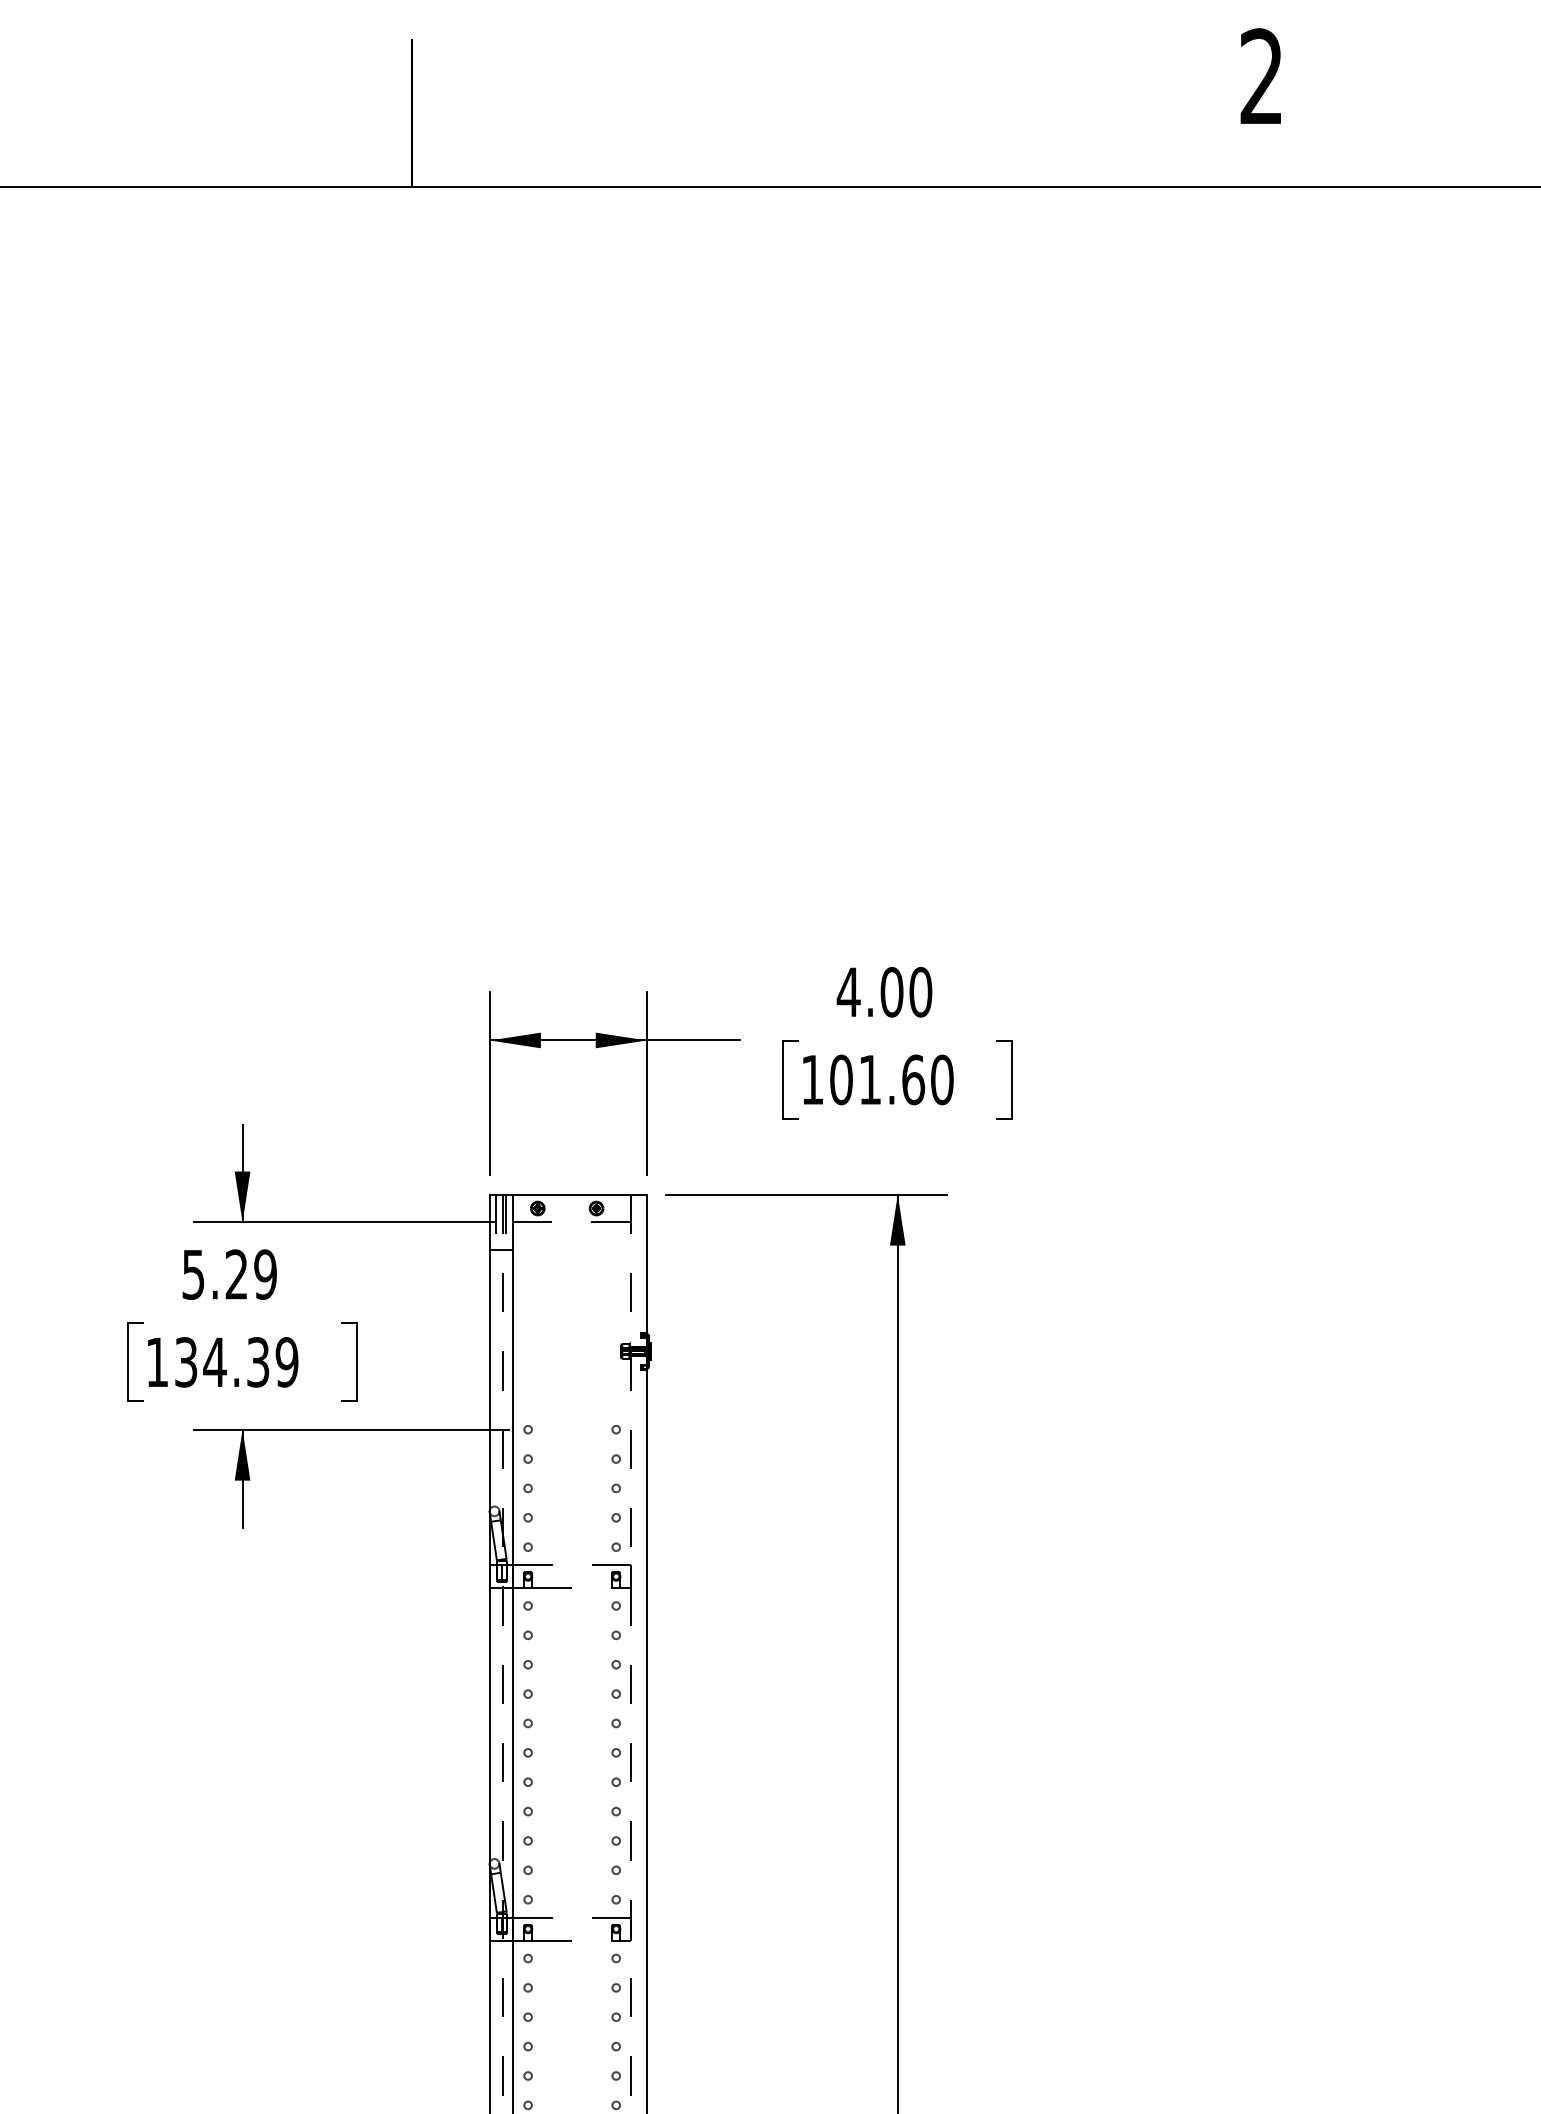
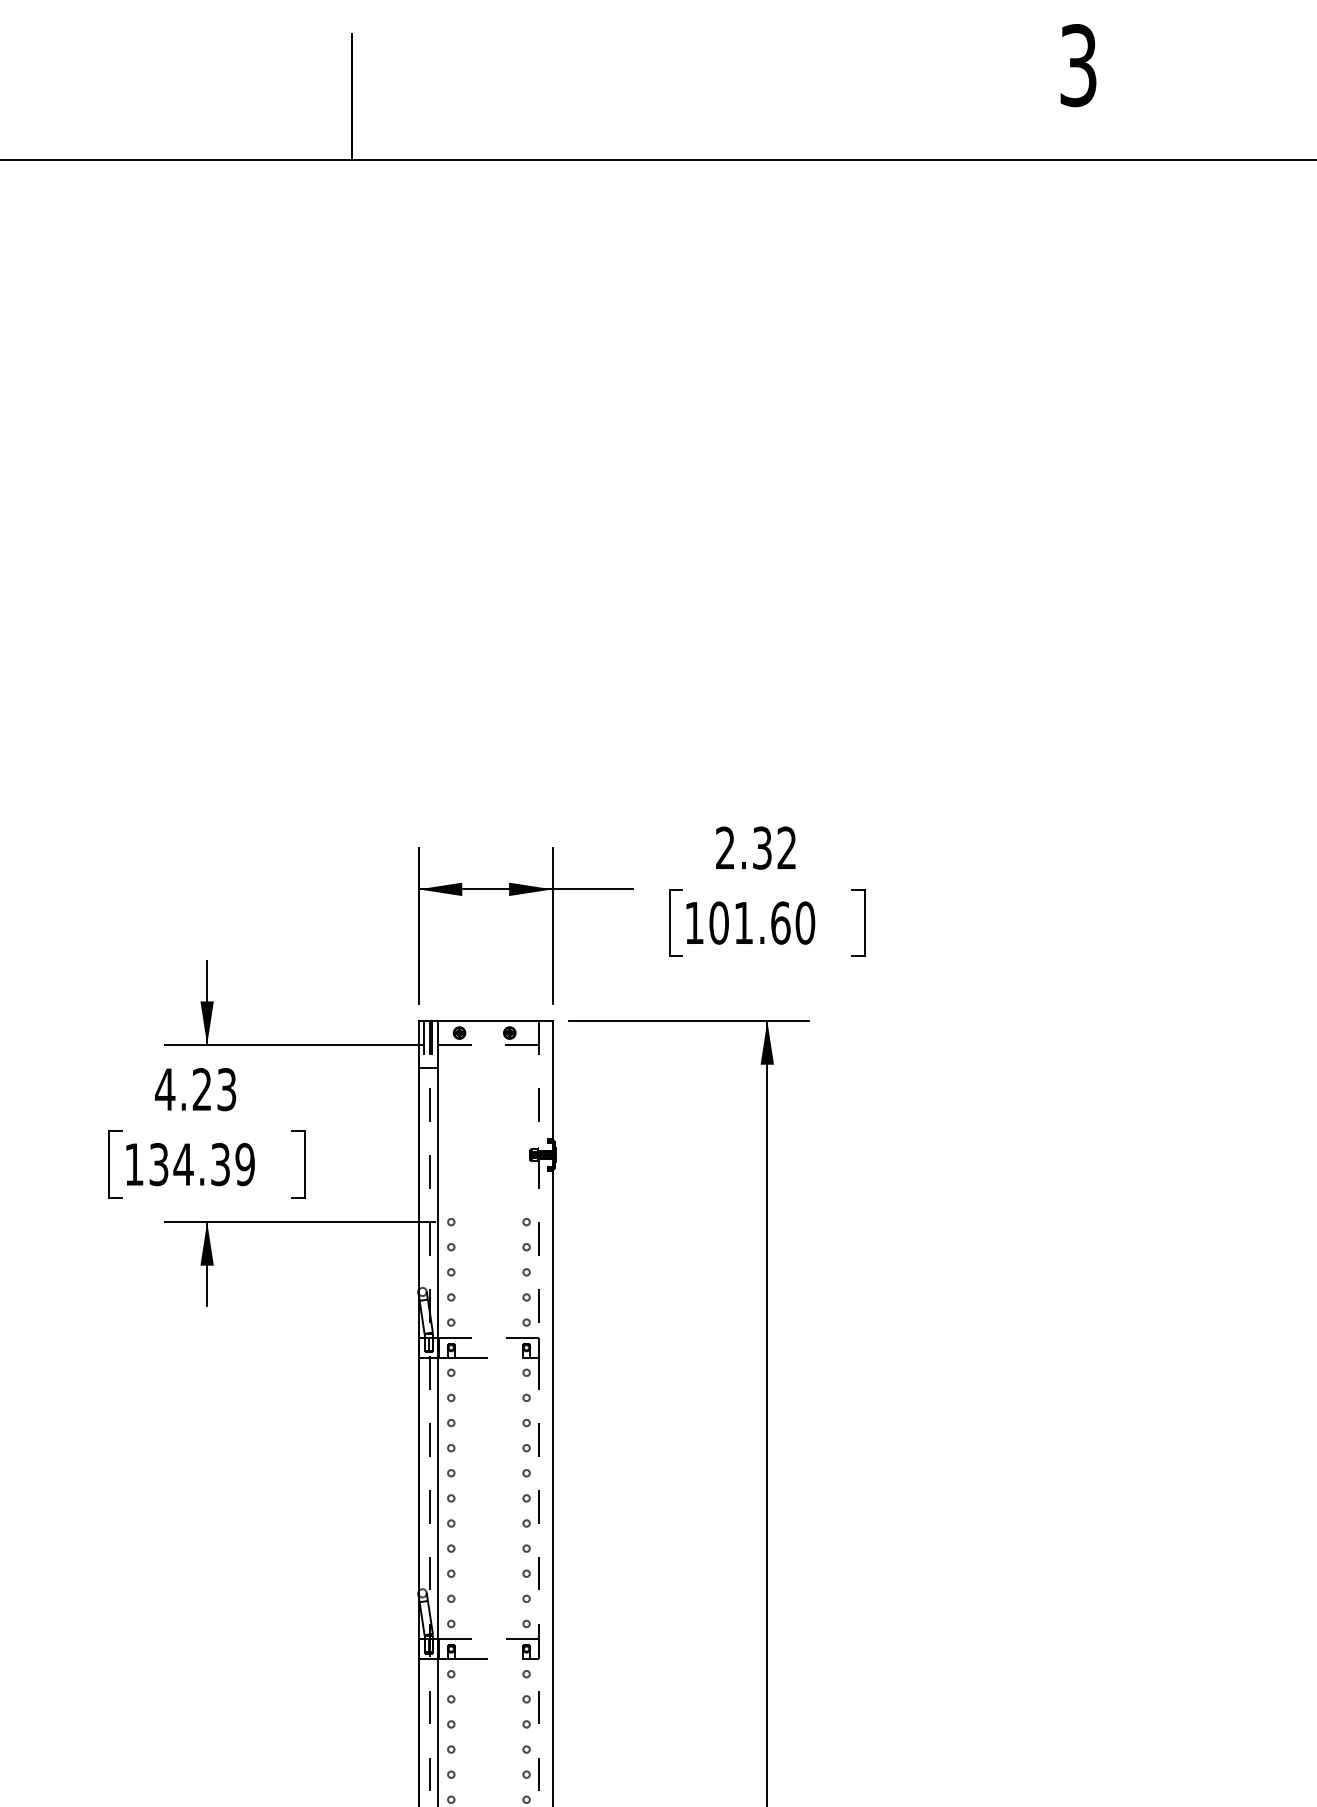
text: (1261, 76) -> (1078, 65), 2 -> 3
text: (883, 991) -> (755, 847), 4.00 -> 2.32
text: (228, 1274) -> (195, 1089), 5.29 -> 4.23

